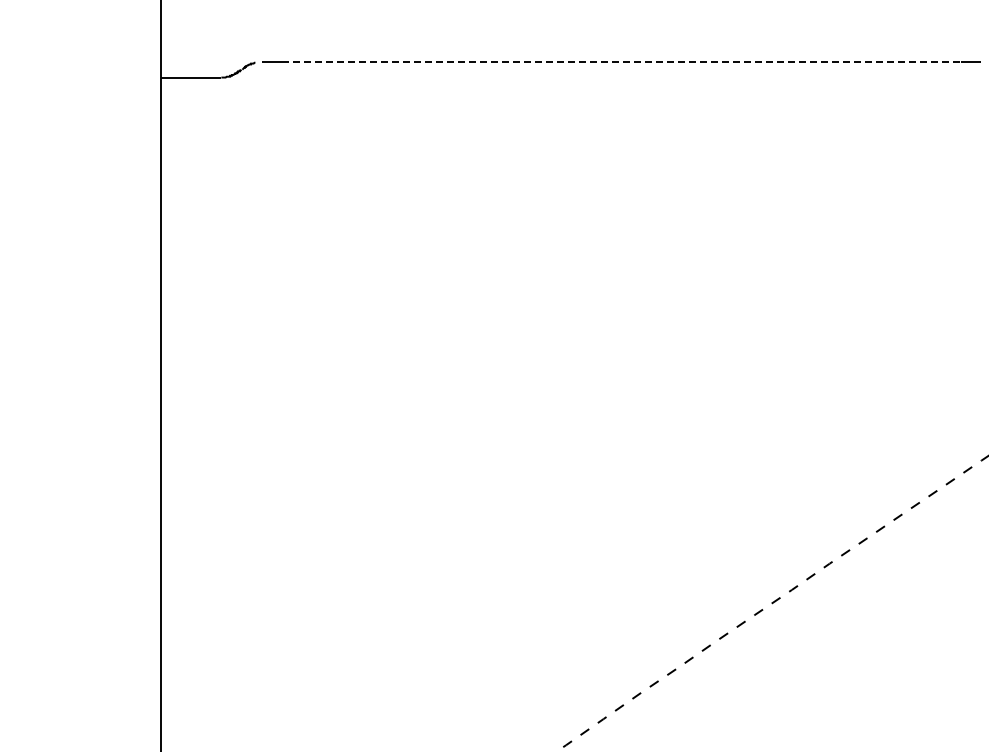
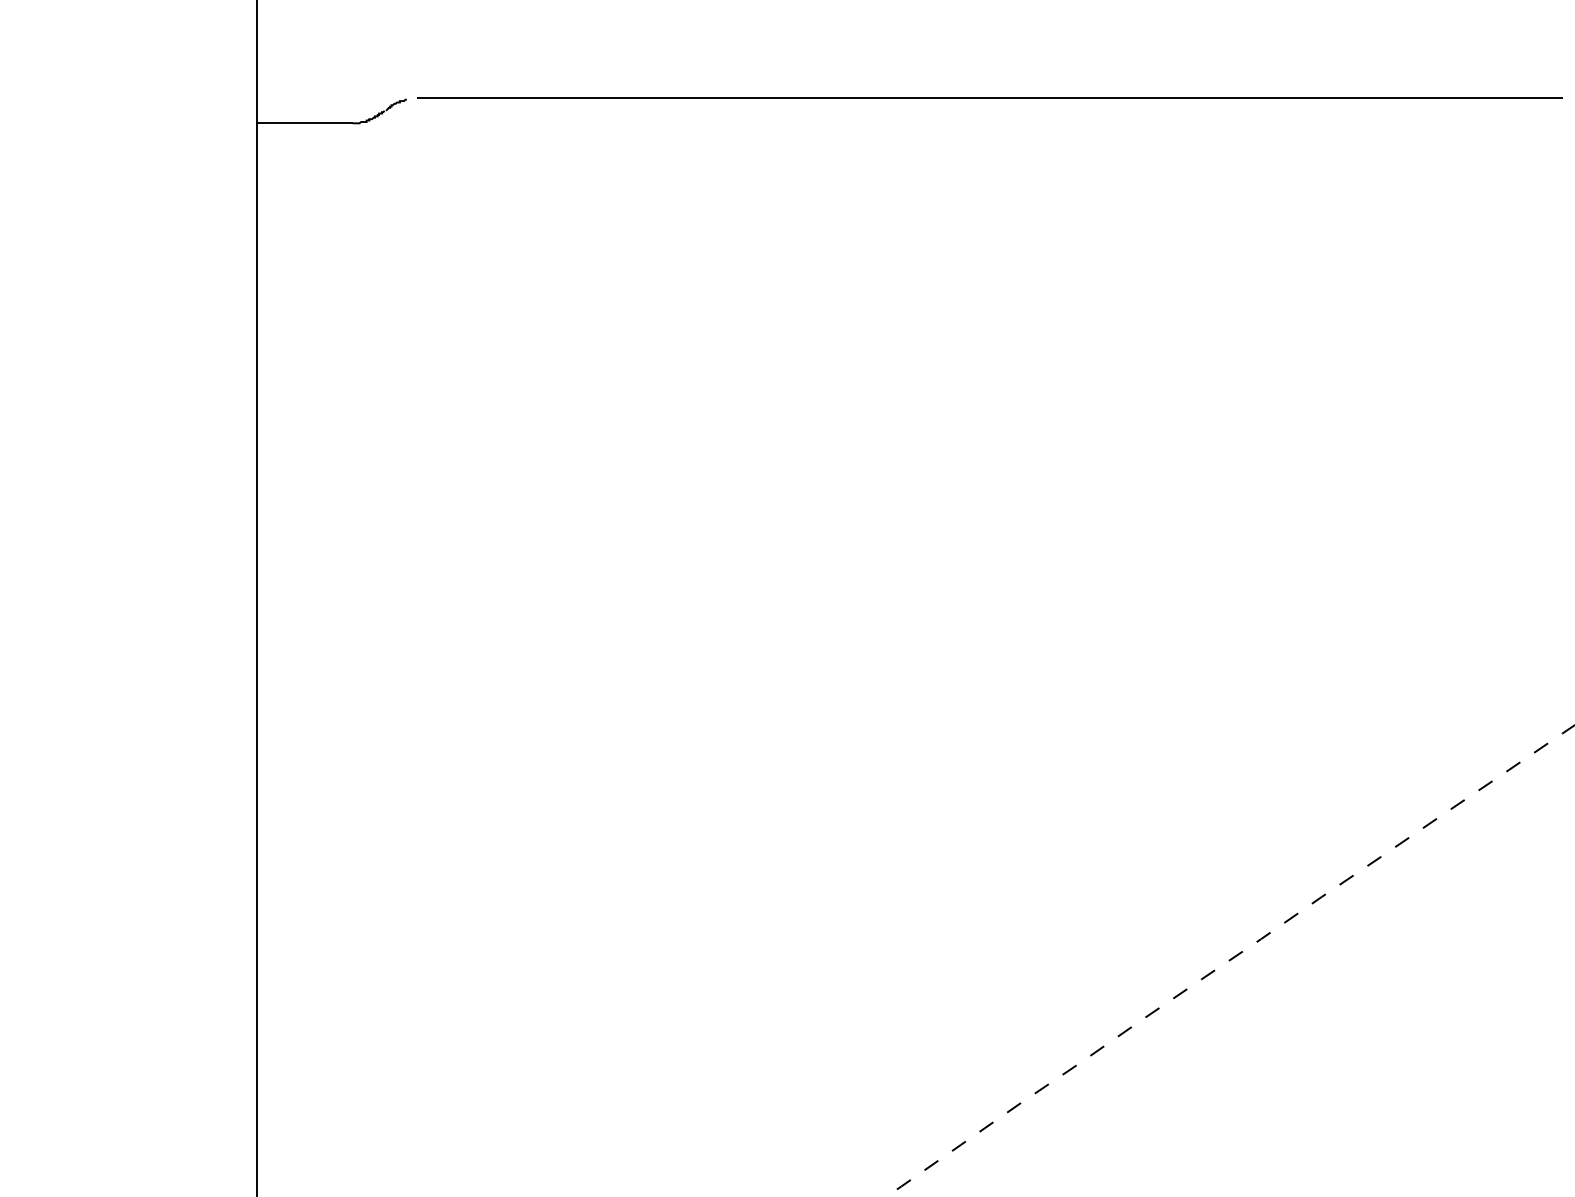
line: (622, 61) -> (991, 97), dashed -> solid

